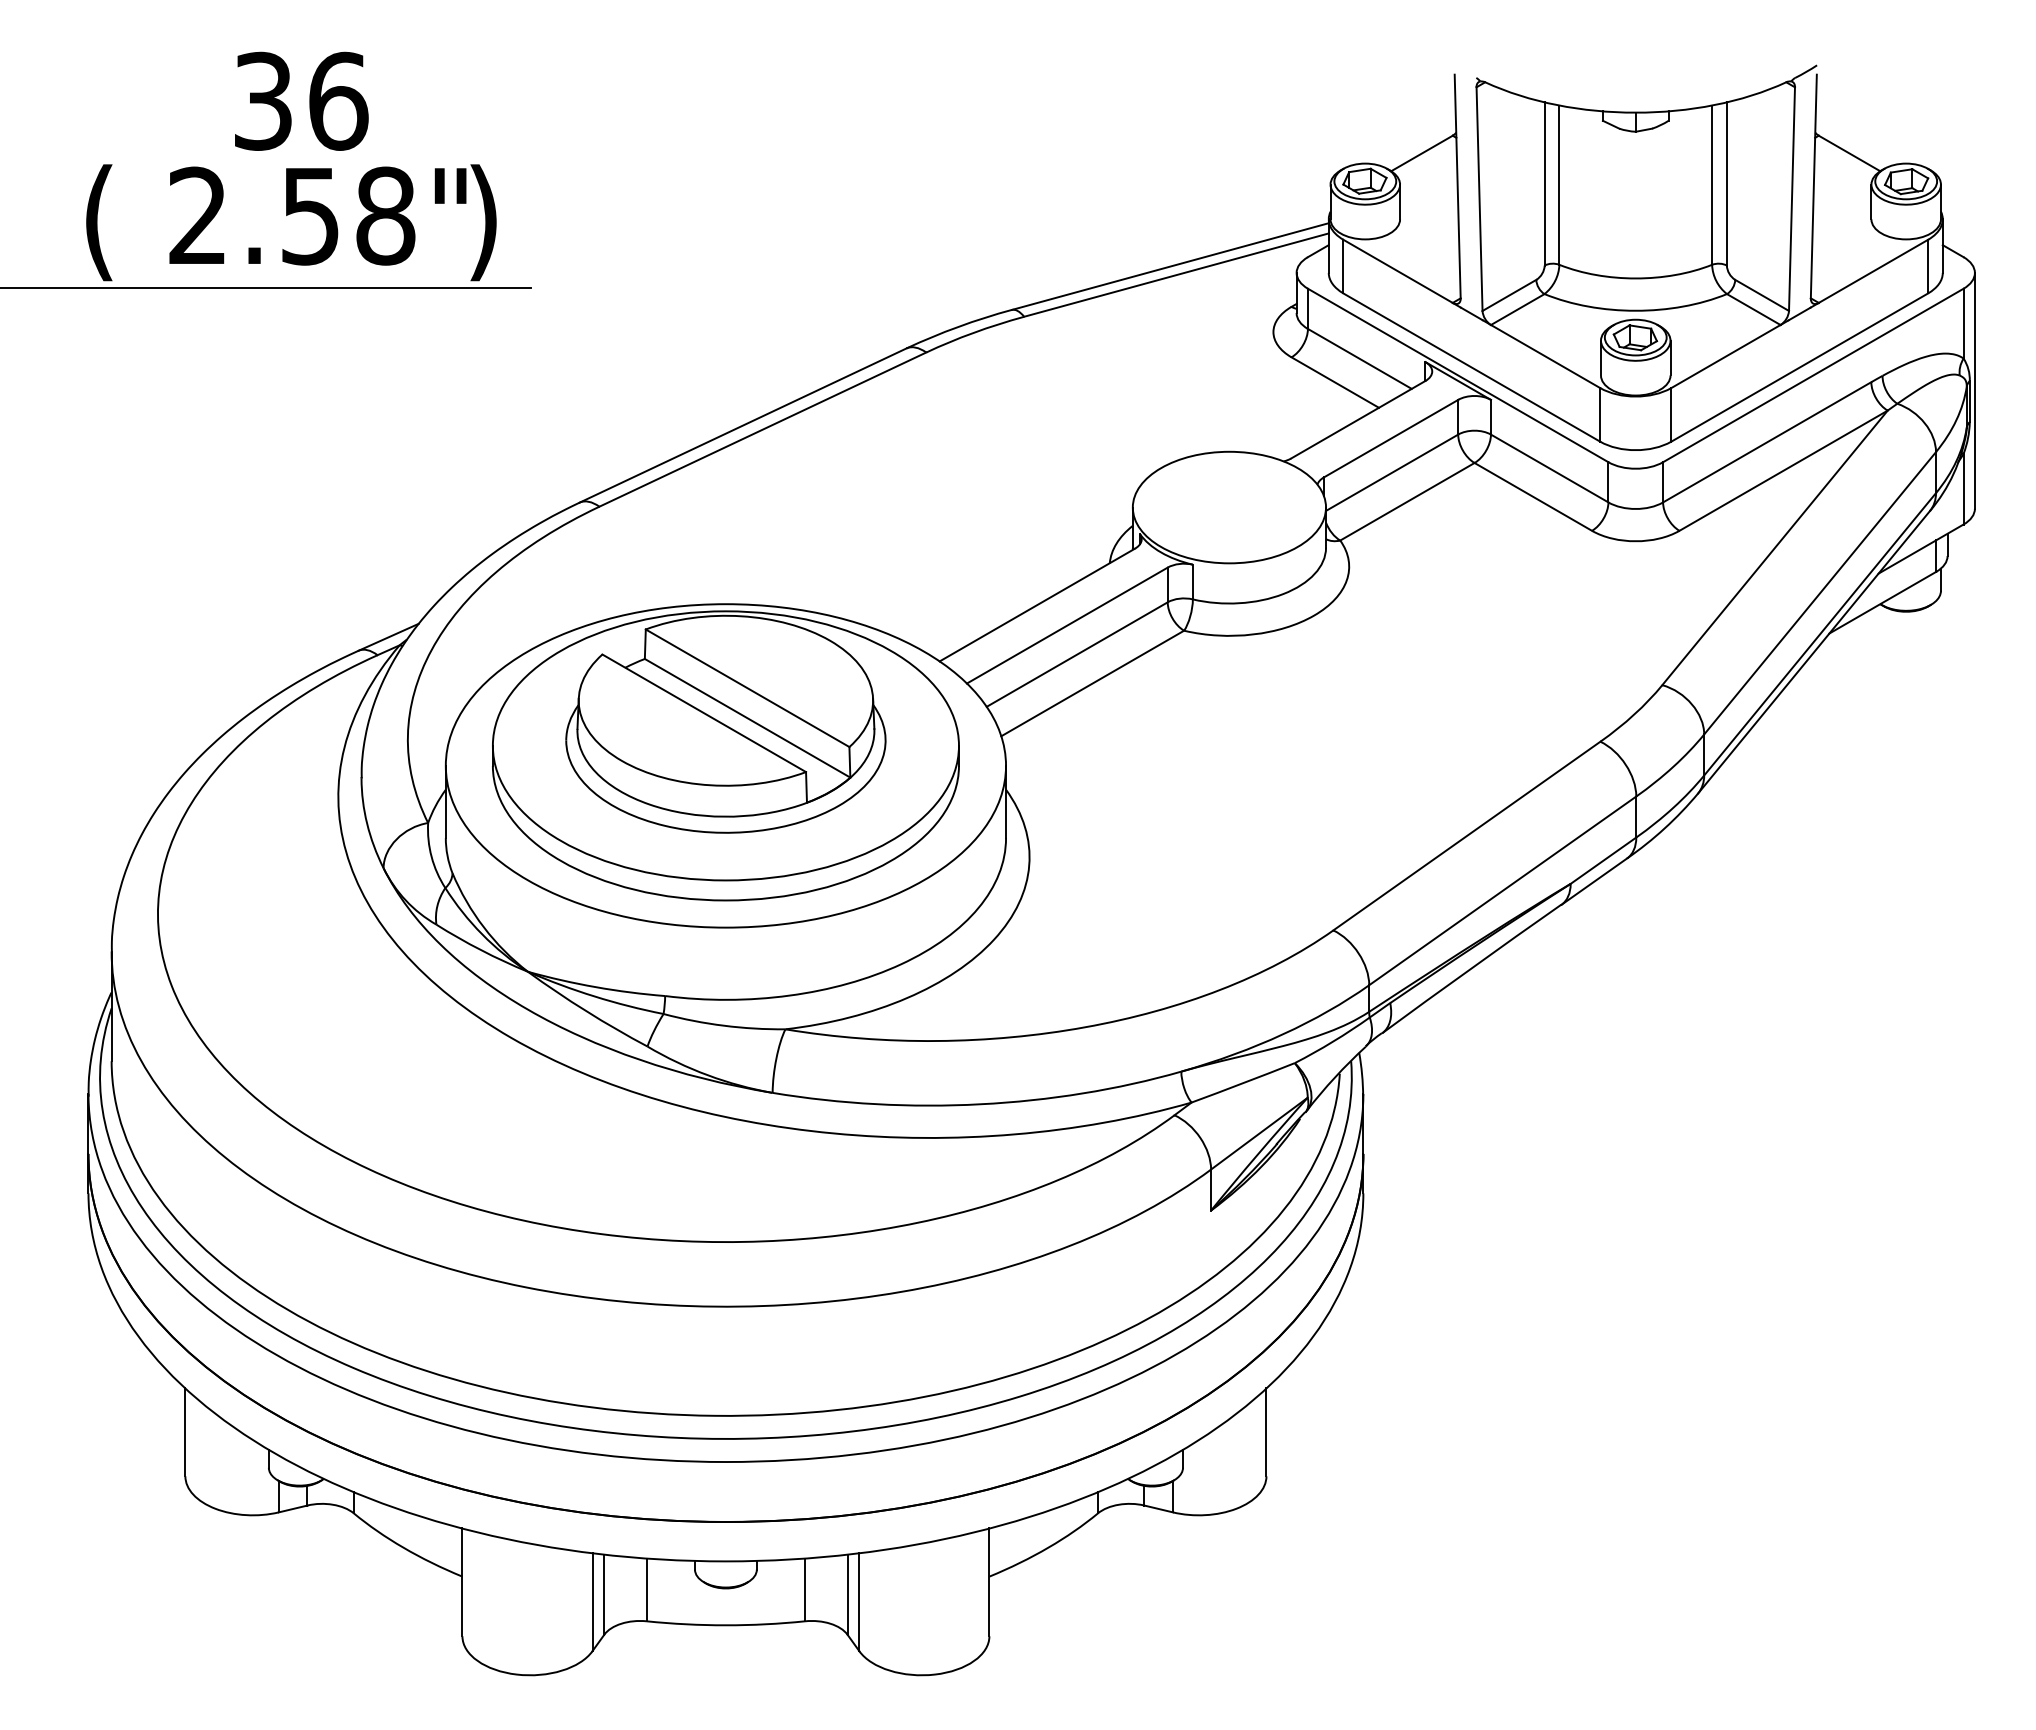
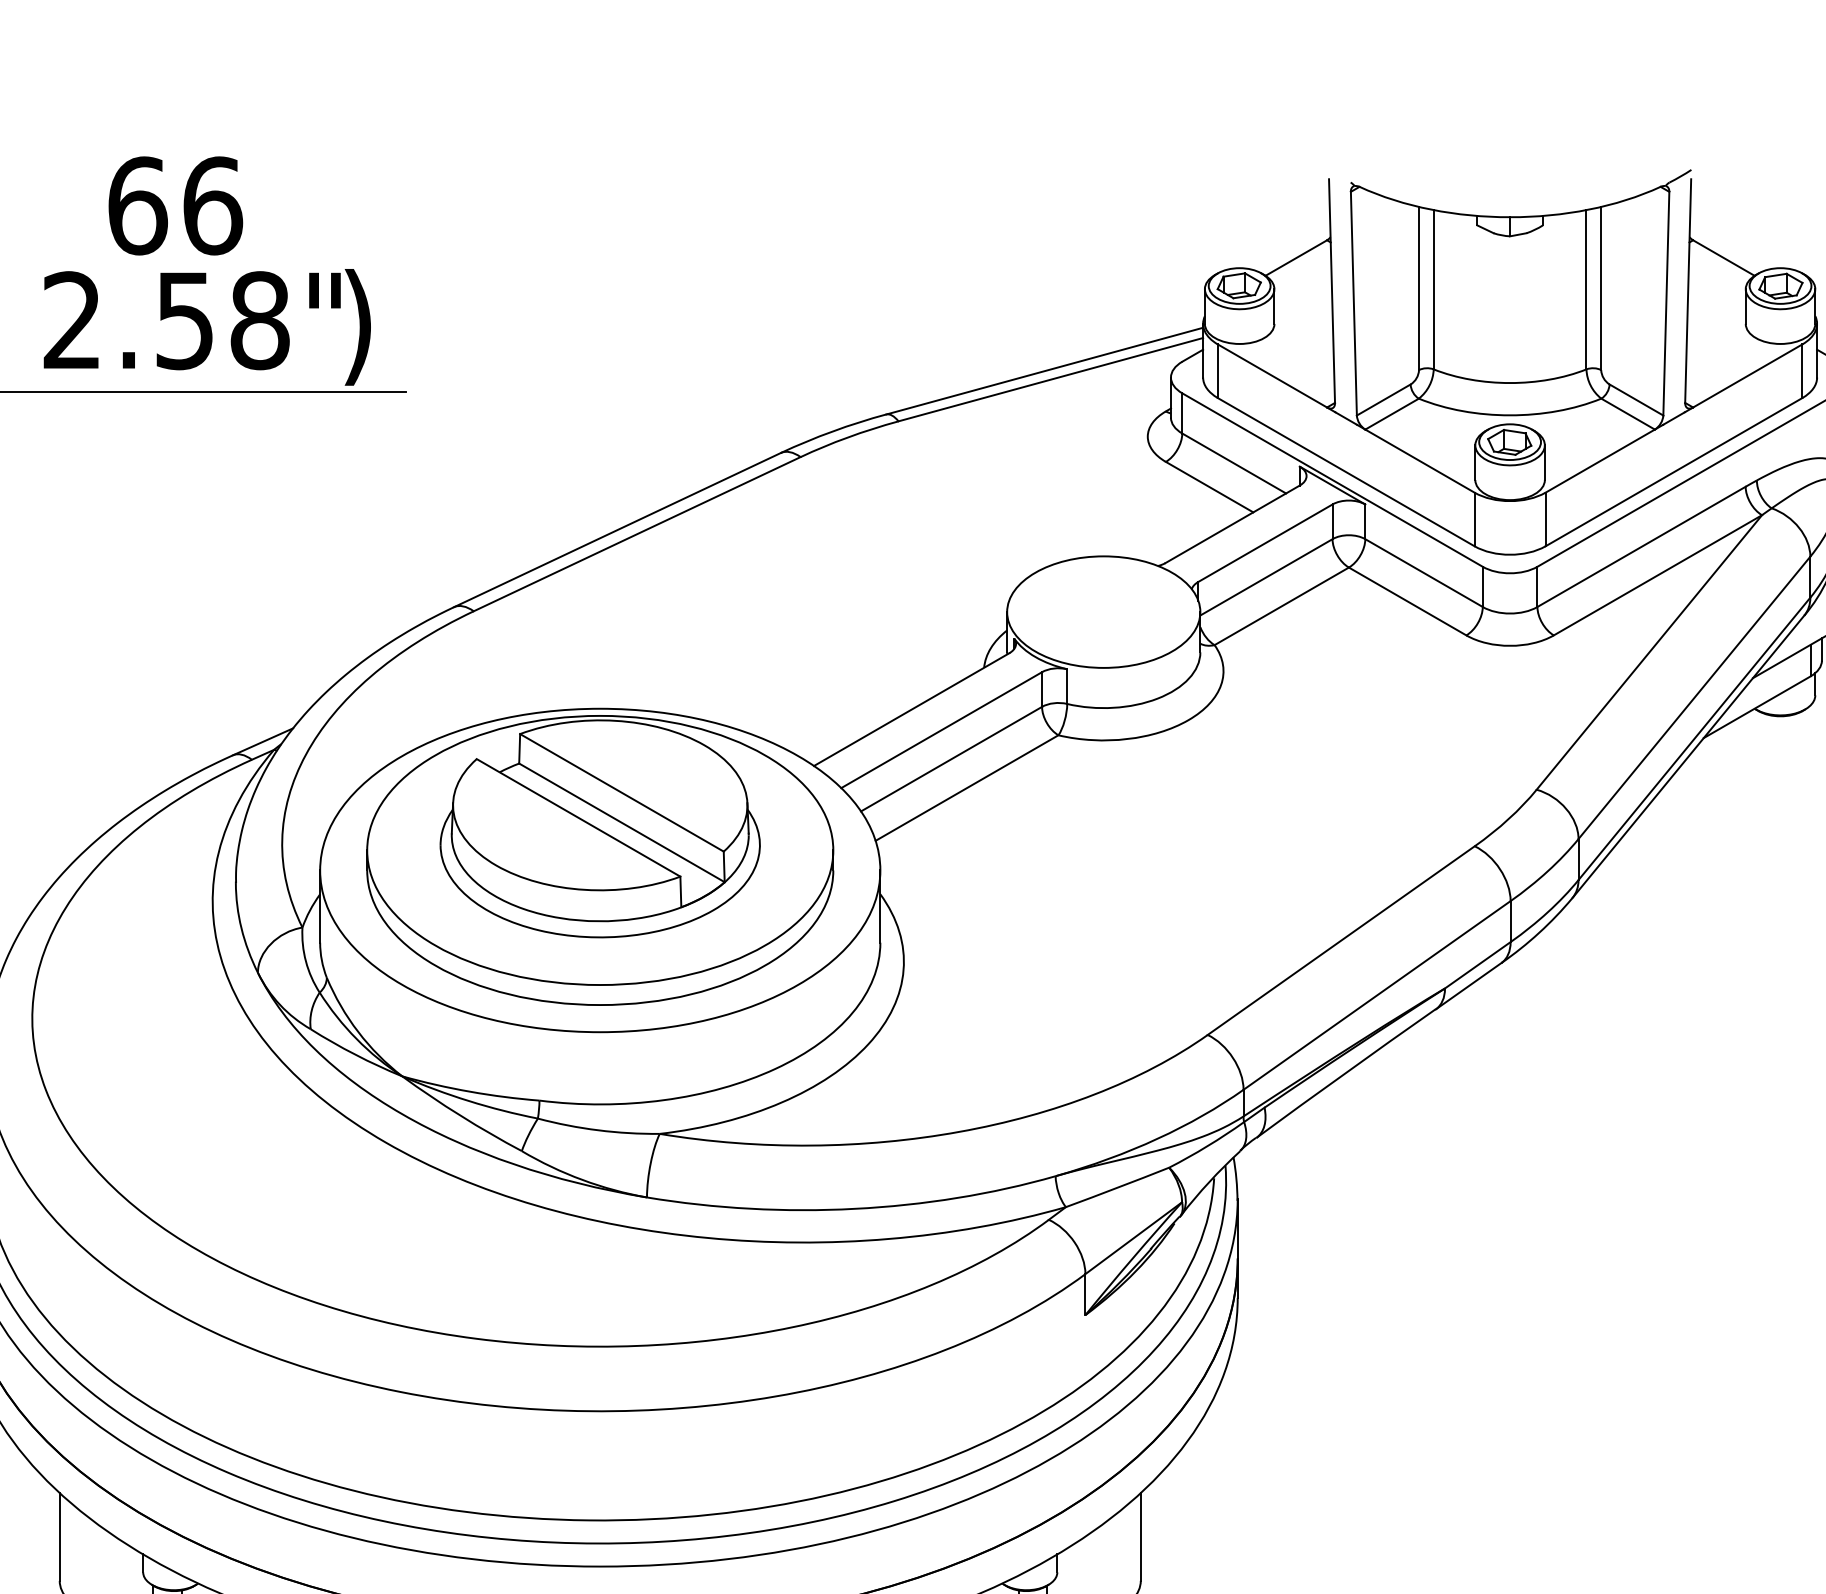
text: (263, 100) -> (137, 205), 36 -> 66

